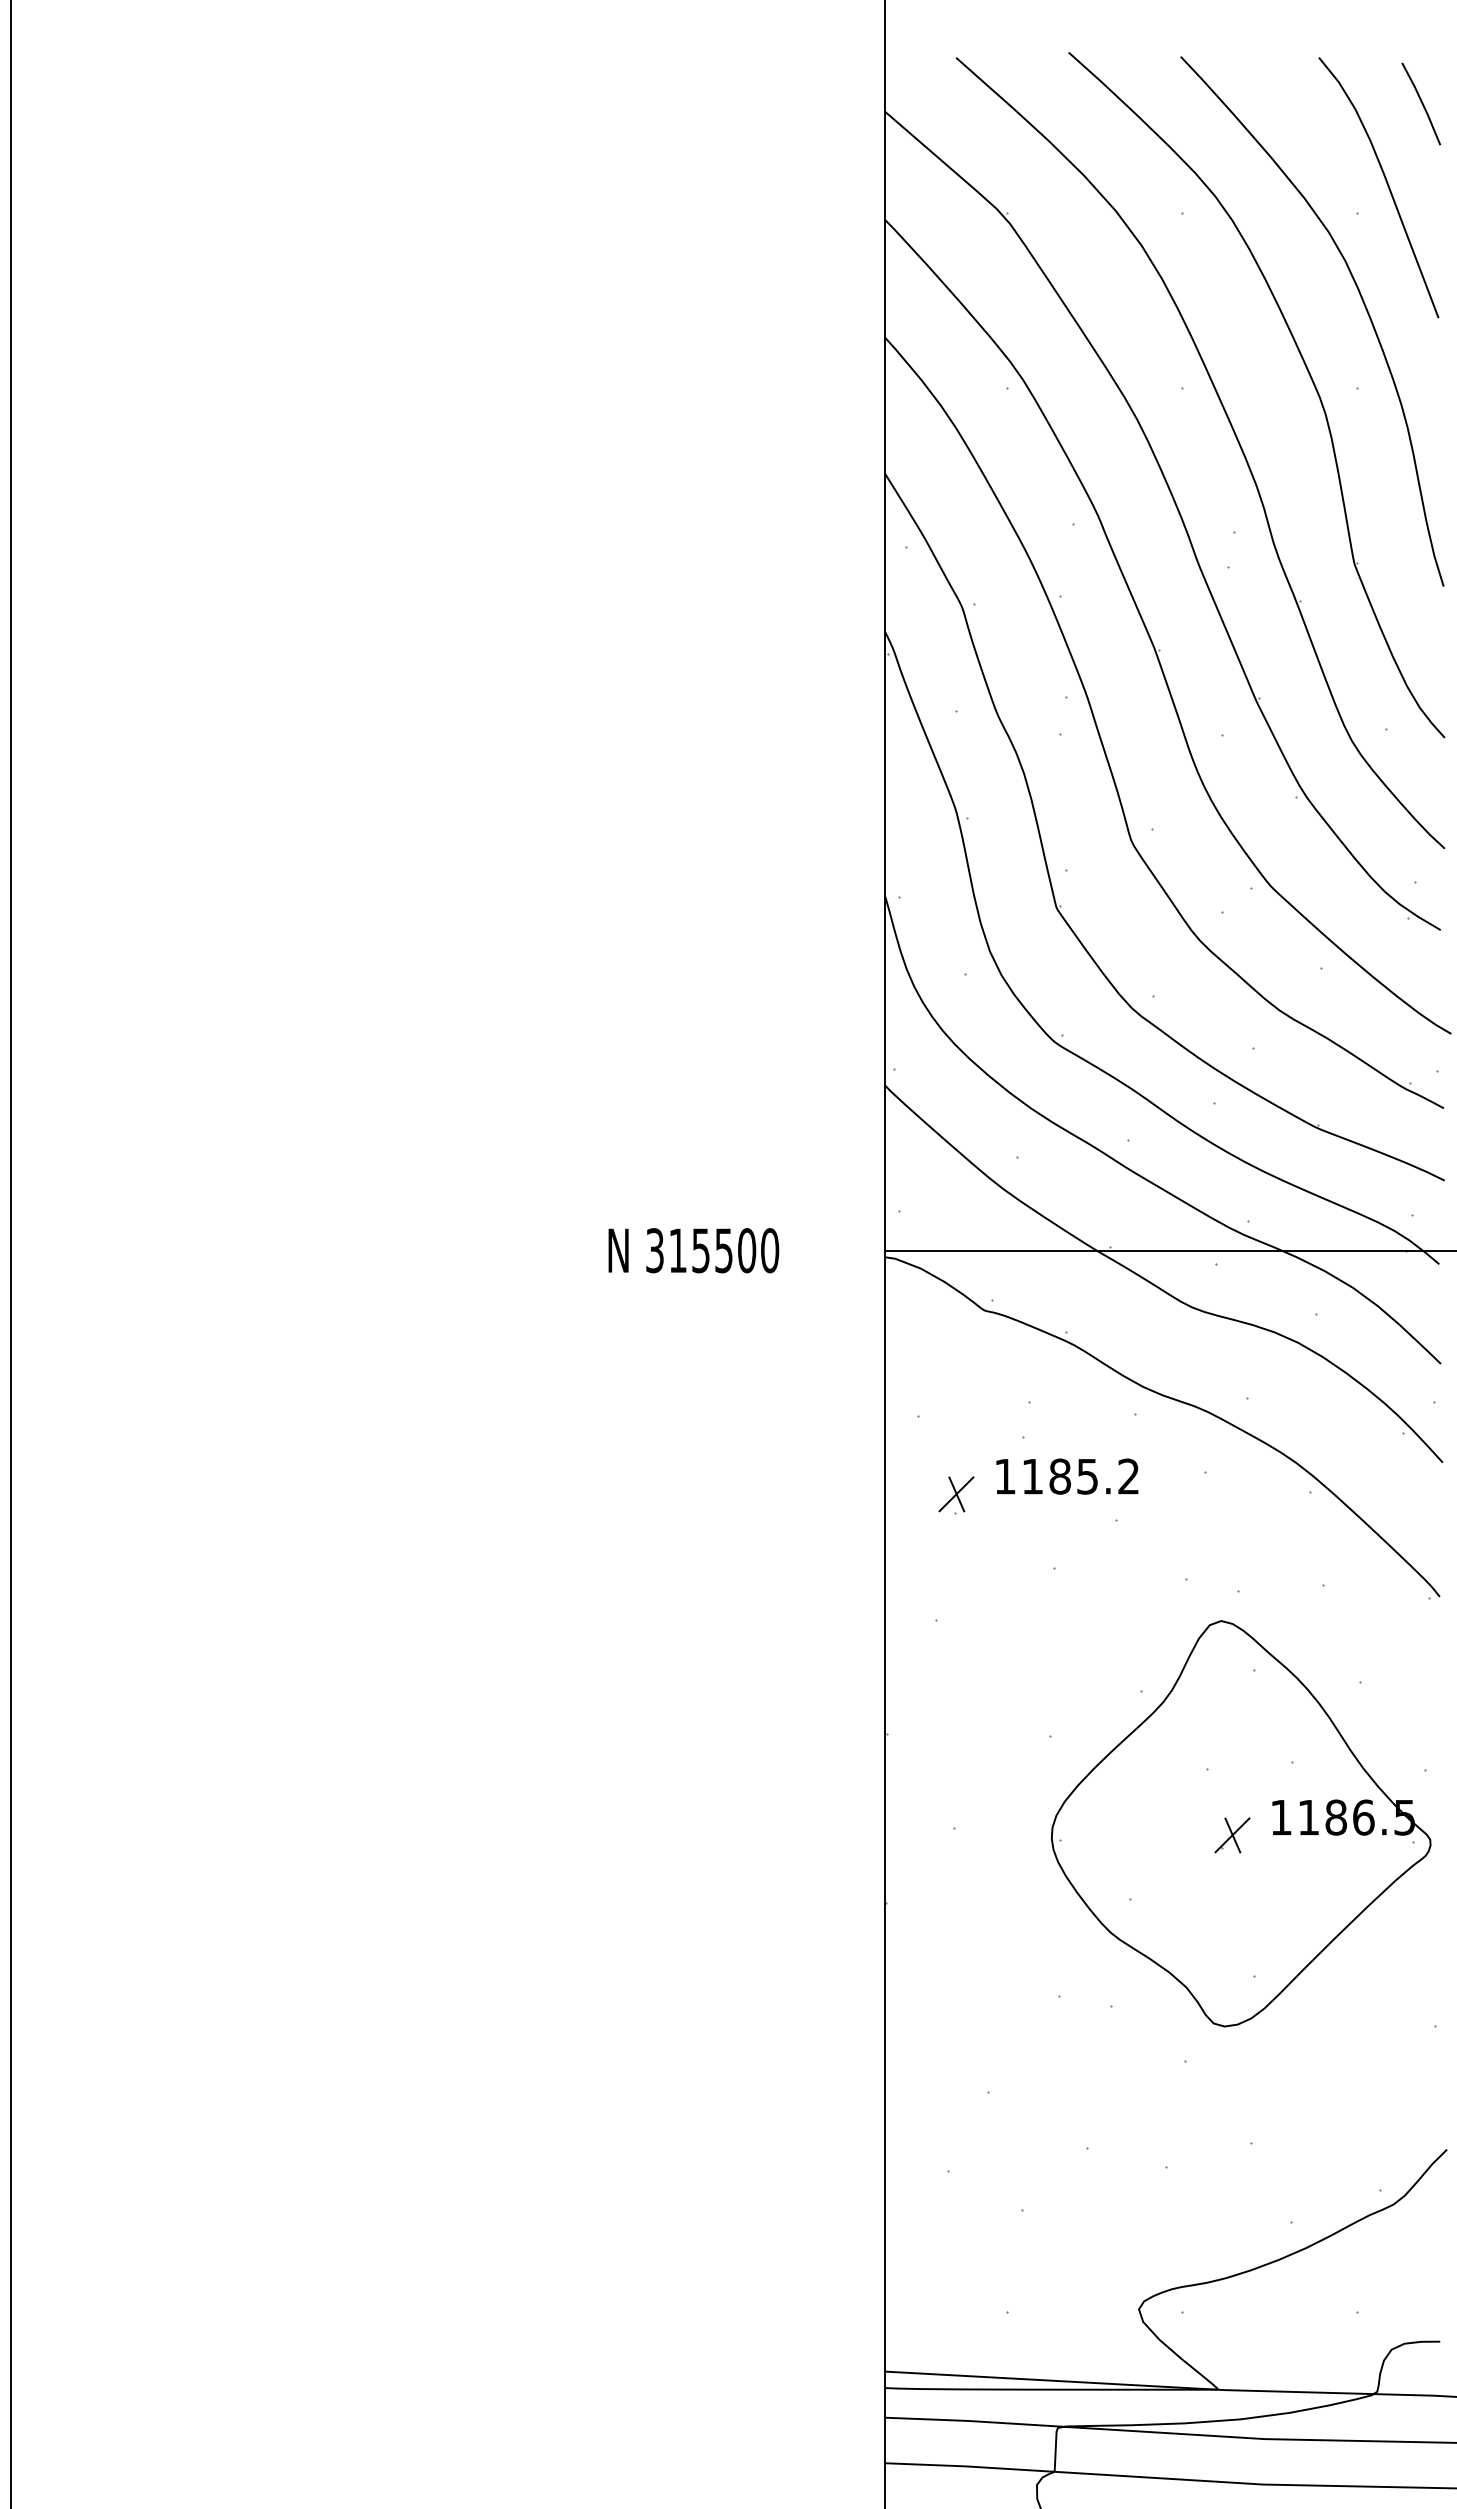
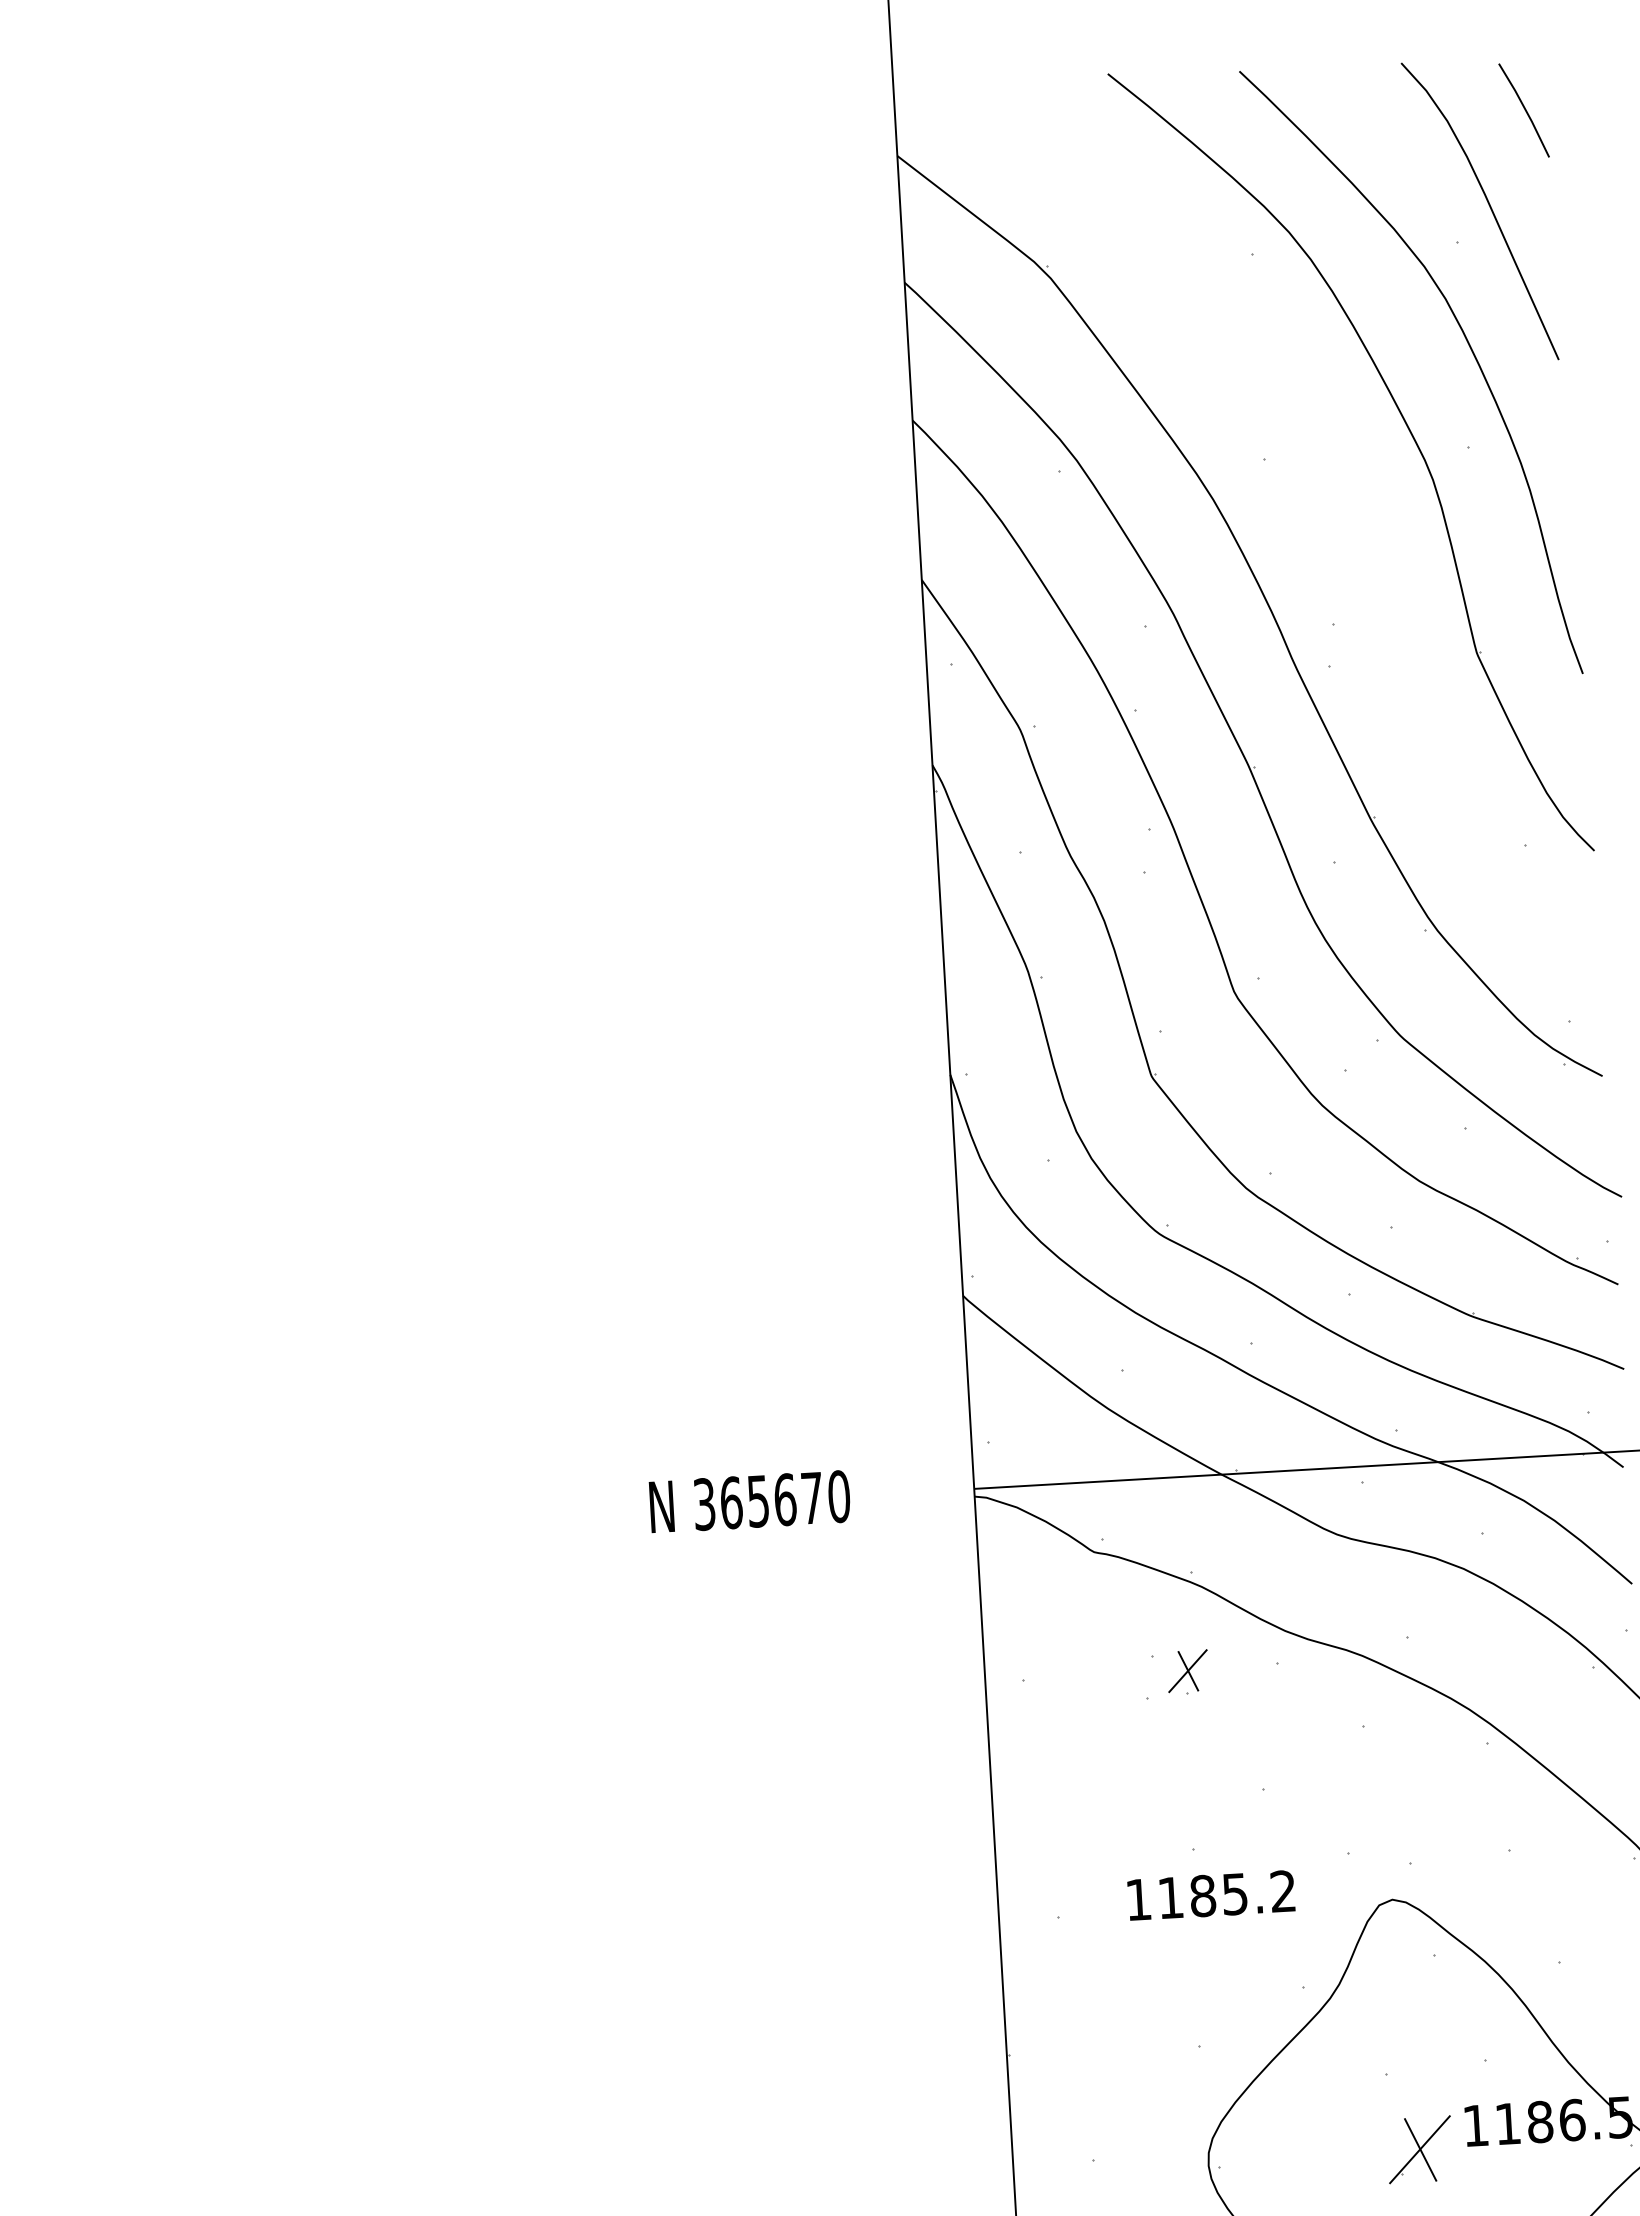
part: (1234, 435) -> (1327, 511), removed
text: (712, 1250) -> (771, 1500), 315500 -> 365670
text: (1067, 1476) -> (1211, 1895), moved
part: (956, 1495) -> (1188, 1672), moved
part: (1232, 1835) -> (1419, 2150), size x1.6

